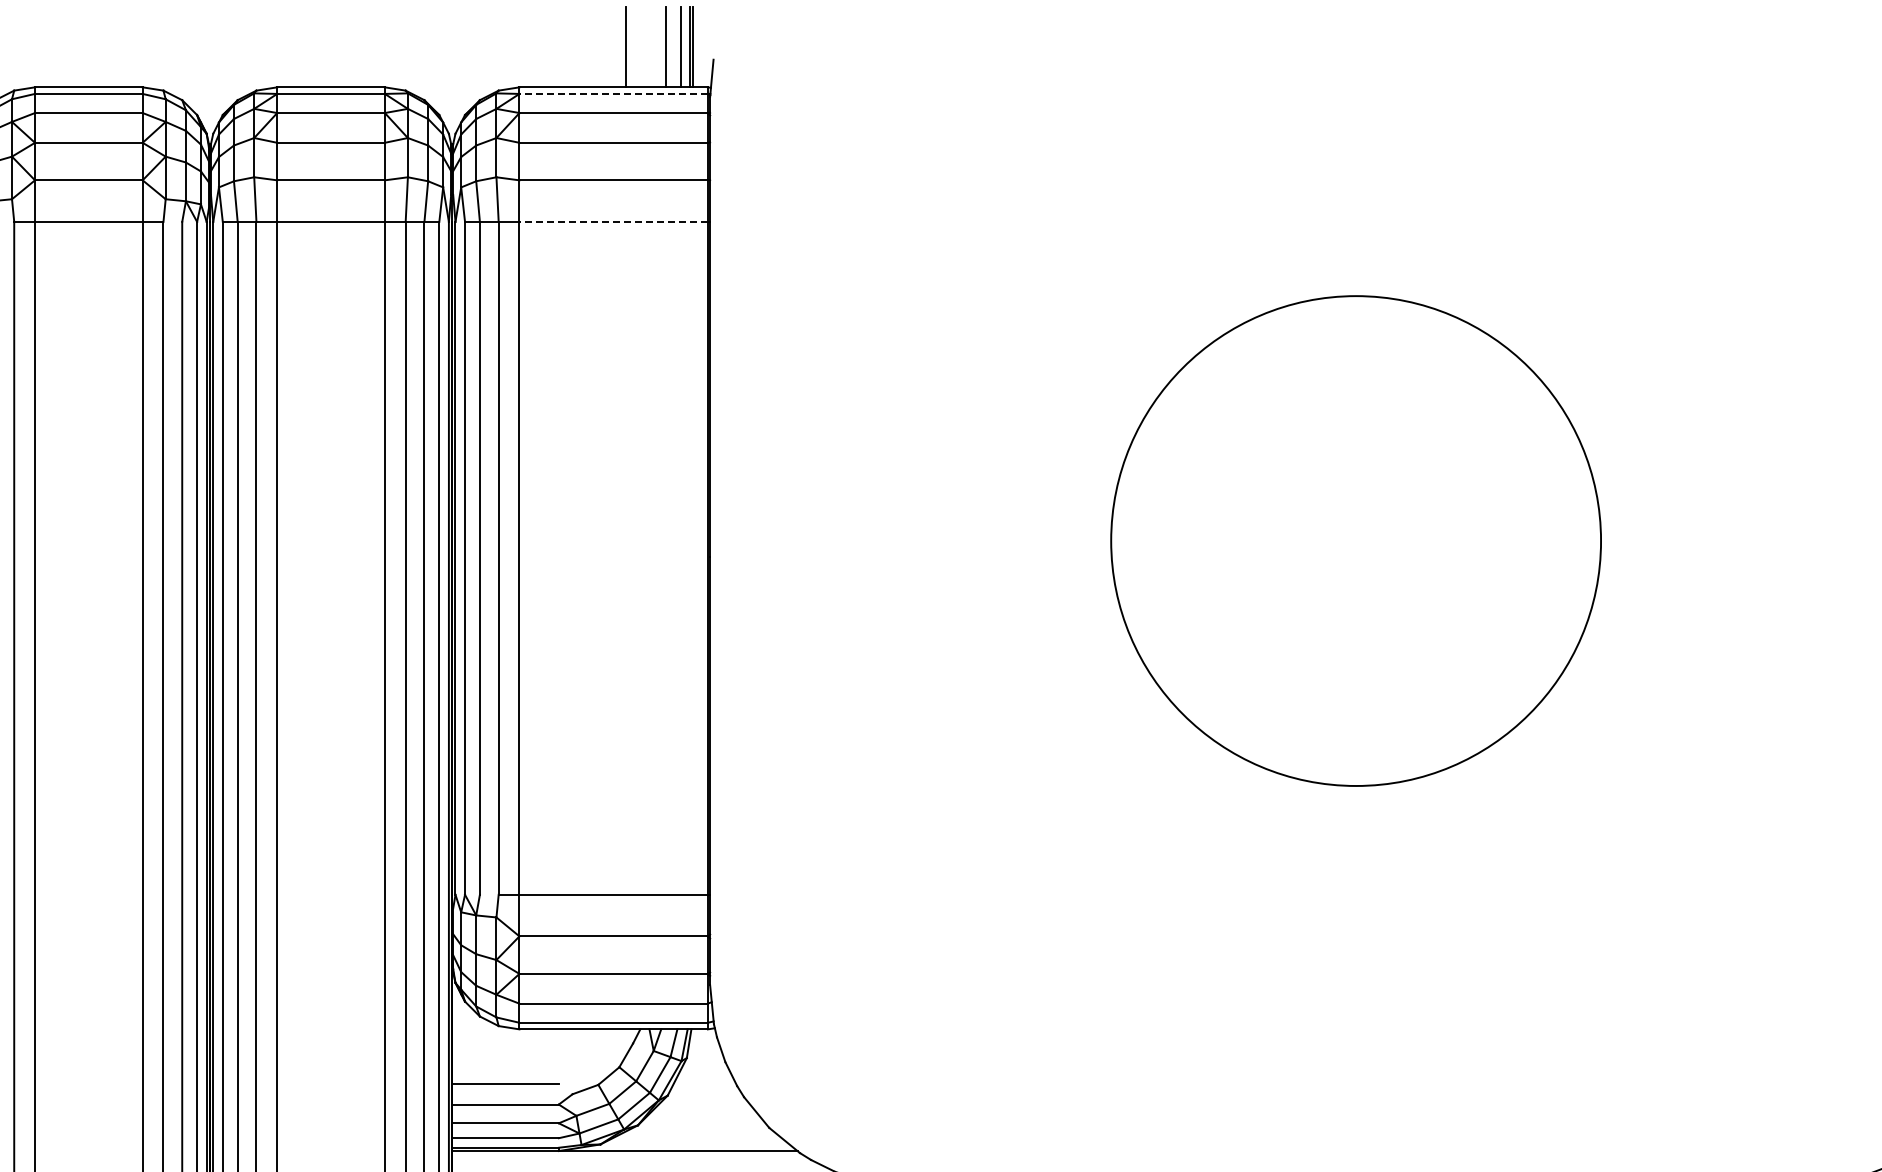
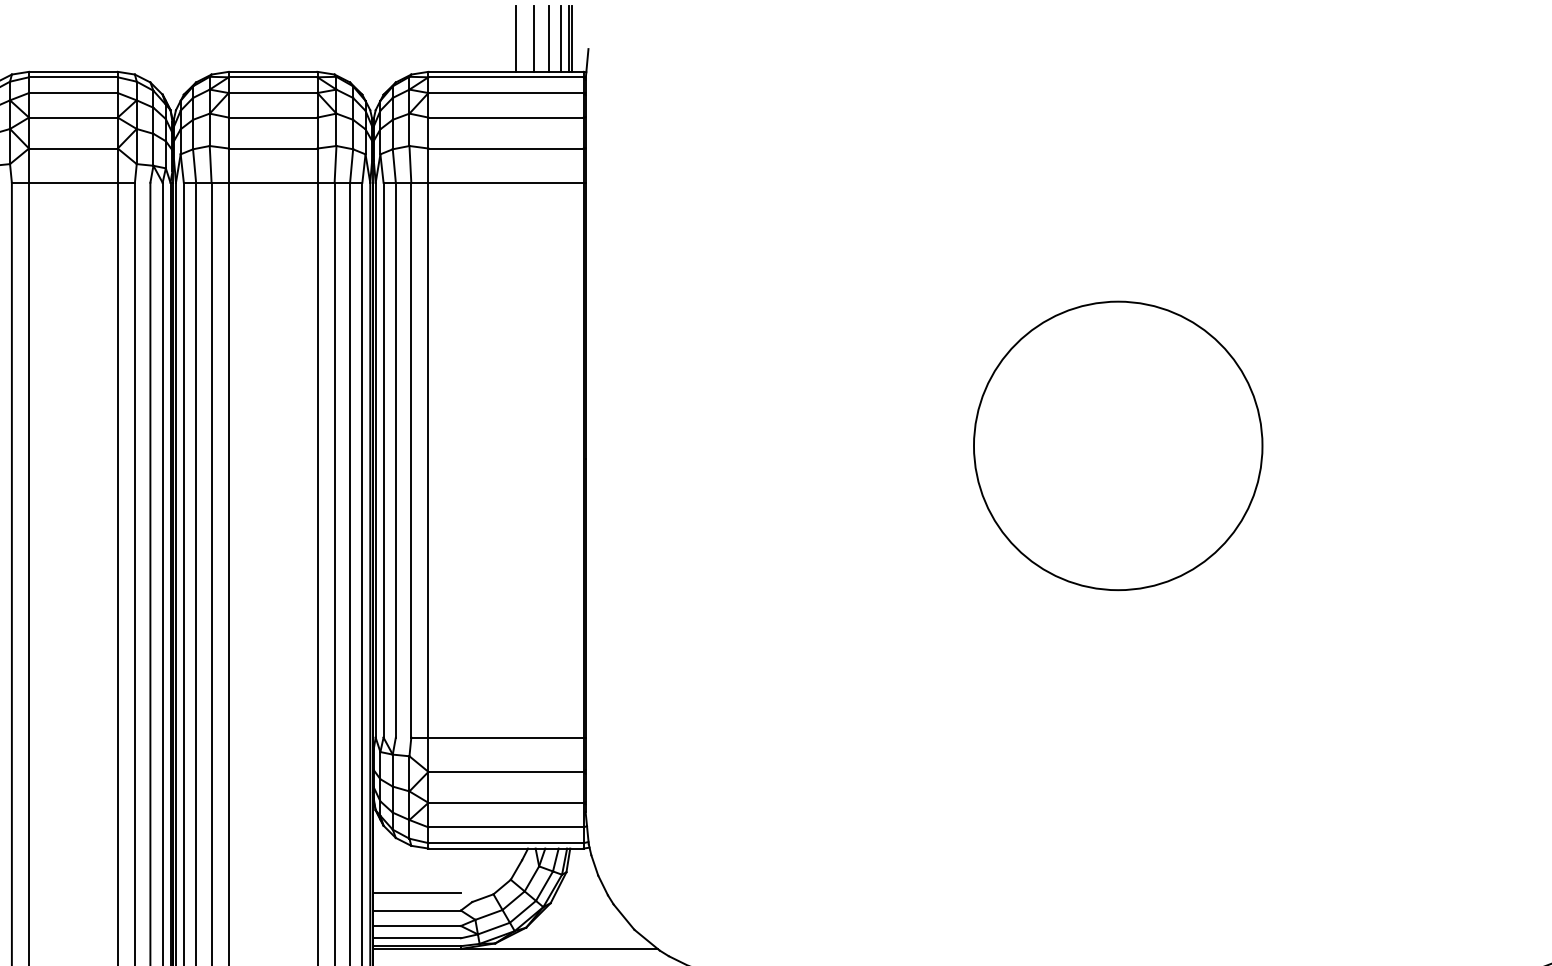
line: (646, 47) -> (533, 39), added
line: (613, 93) -> (505, 76), dashed -> solid
line: (613, 221) -> (505, 182), dashed -> solid
circle: (1355, 540) -> (1117, 445), size x0.71

